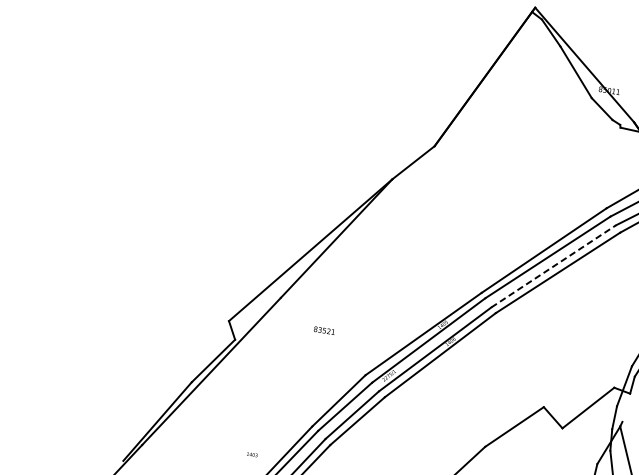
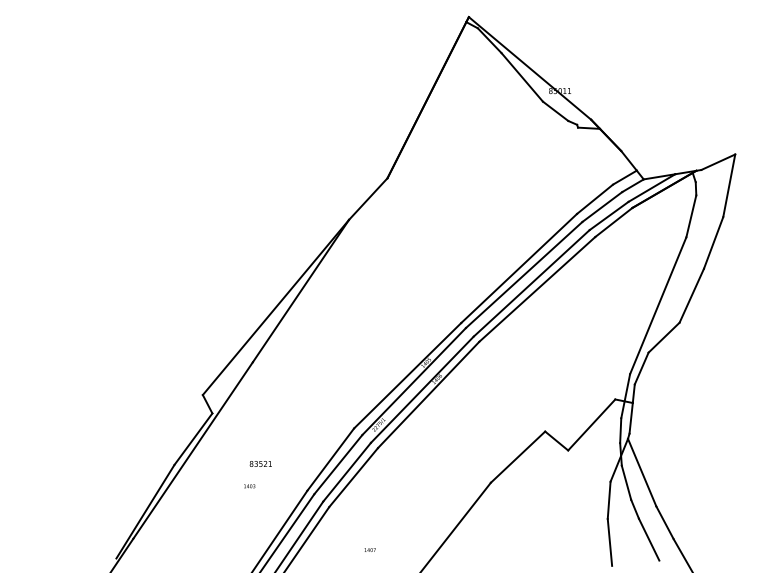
line: (553, 266) -> (531, 283), dashed -> solid
text: (324, 330) -> (260, 463), moved
line: (625, 407) -> (630, 418), added
text: (252, 454) -> (249, 486), moved

